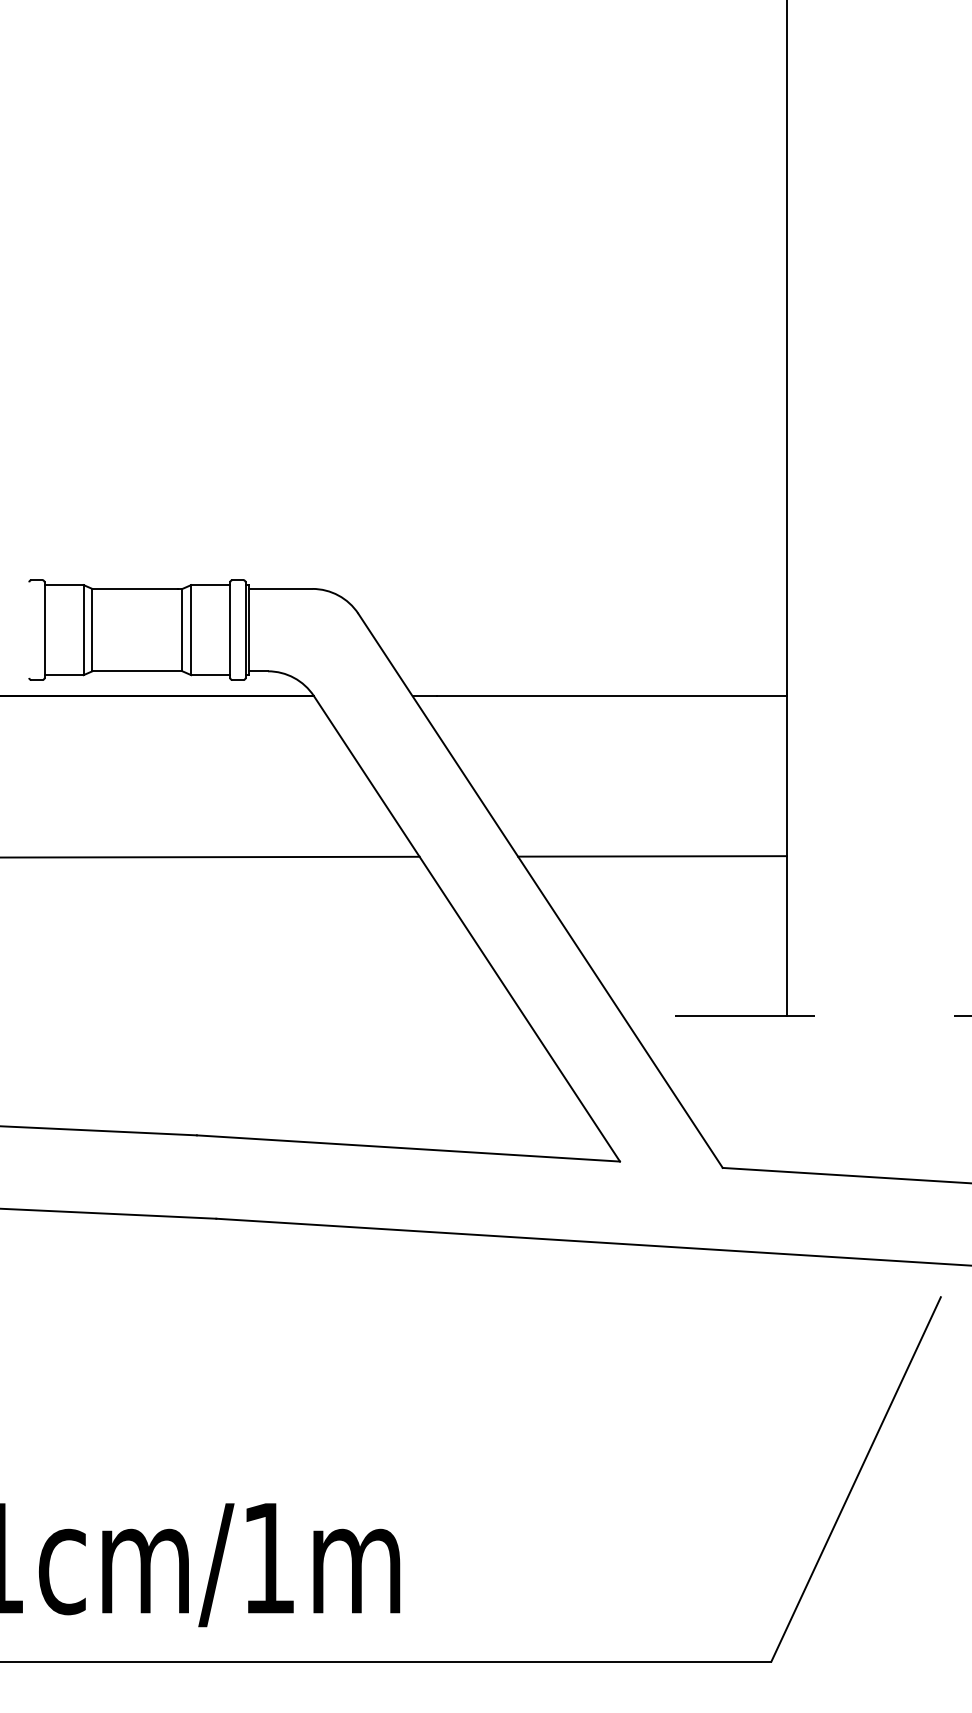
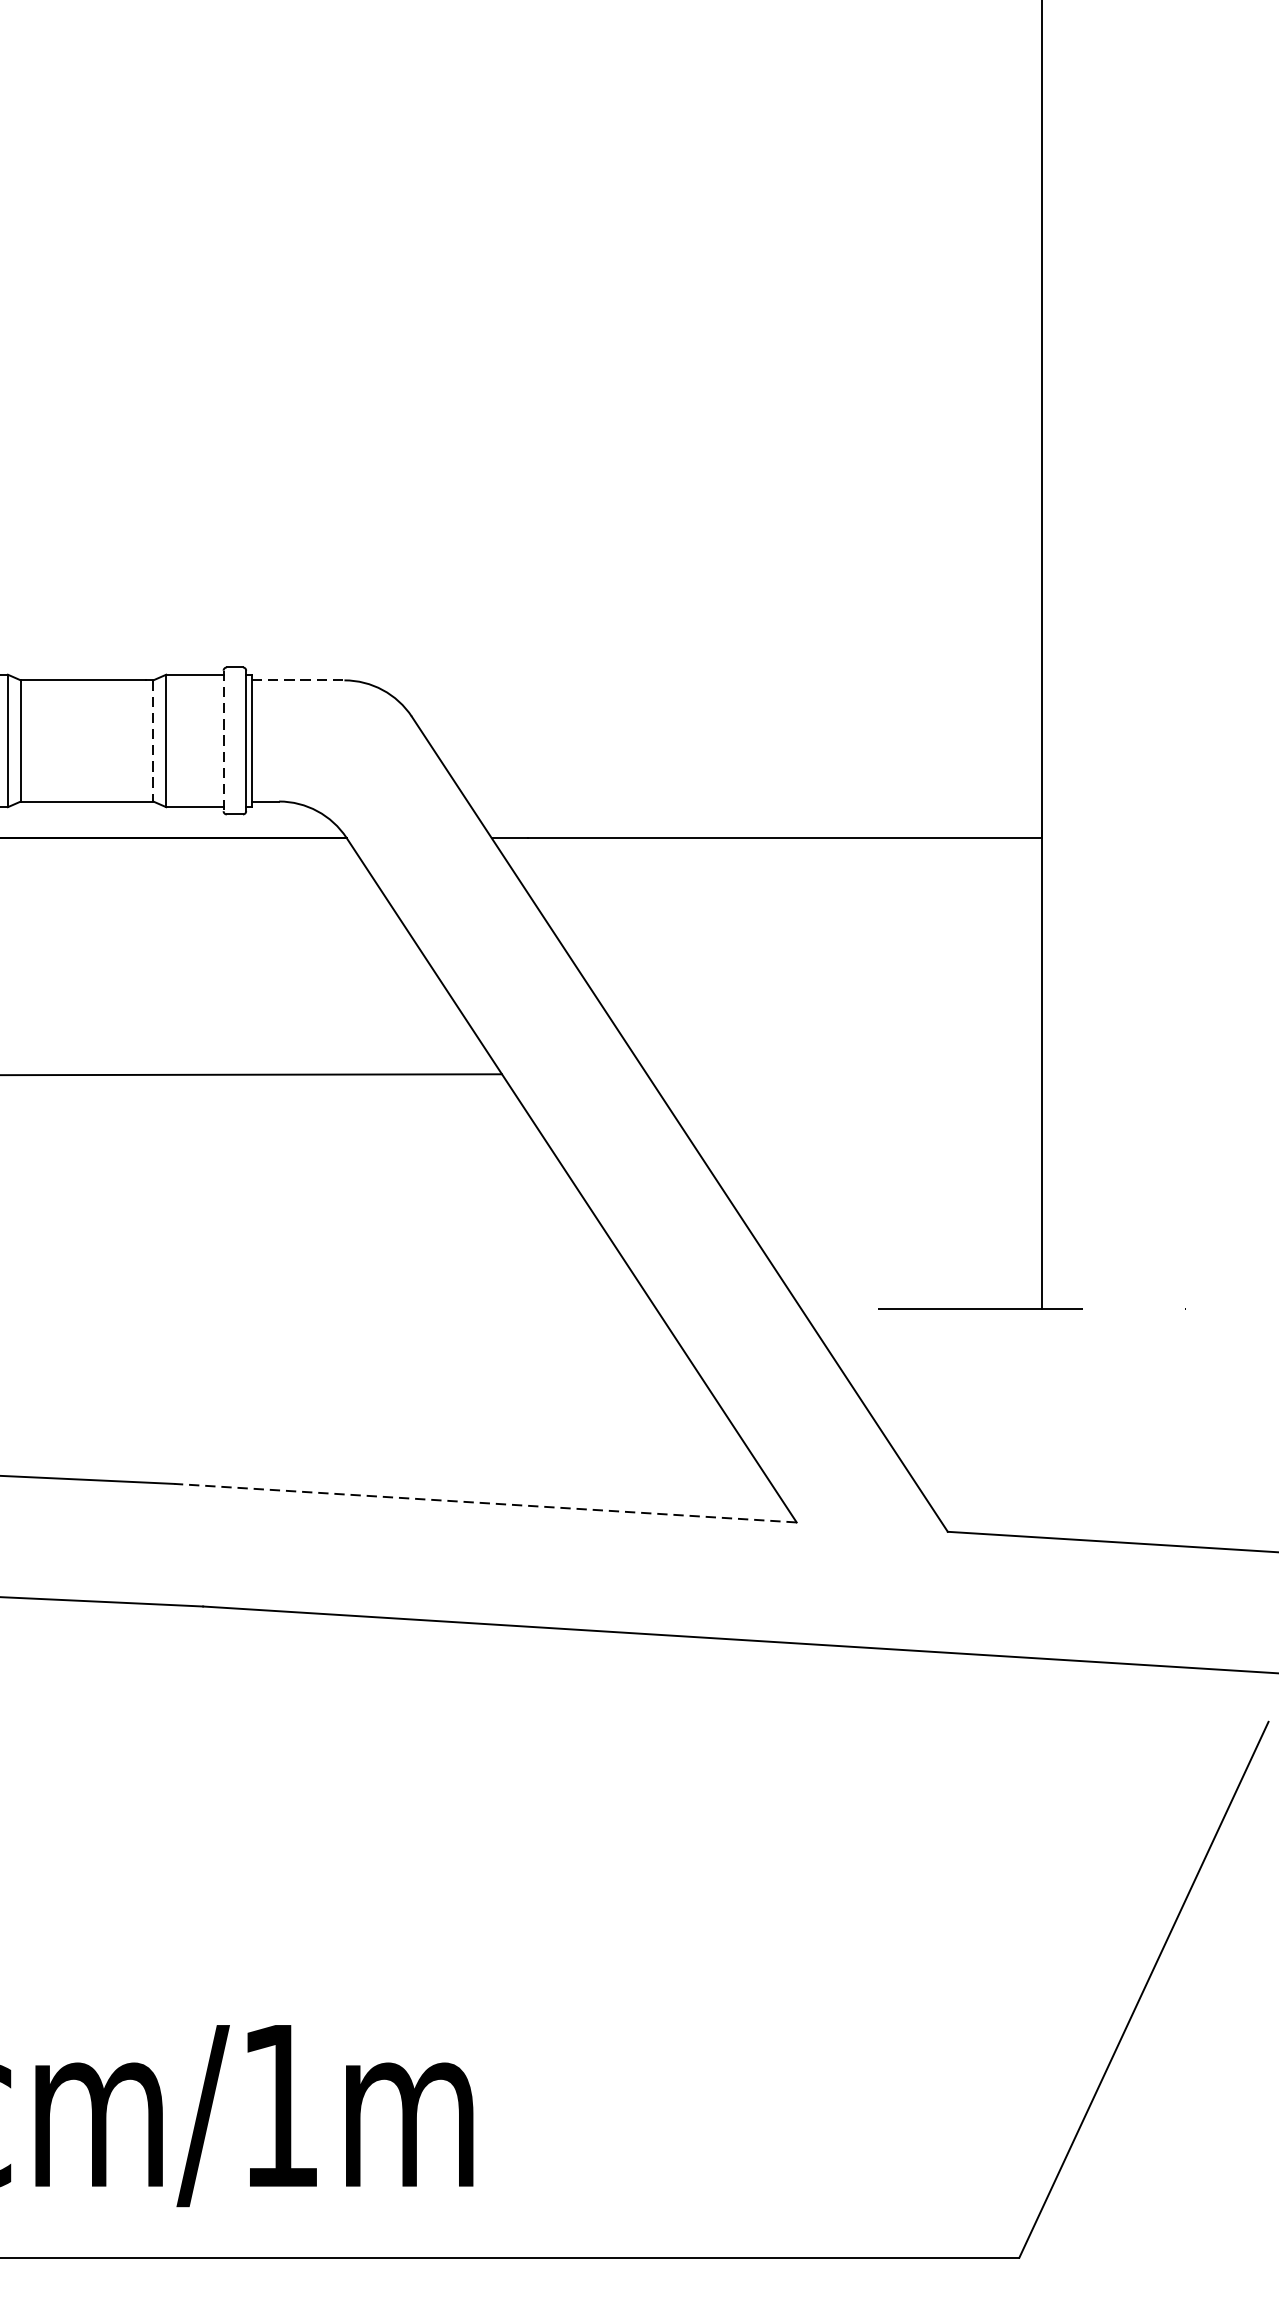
line: (281, 588) -> (298, 679), solid -> dashed
line: (182, 630) -> (153, 741), solid -> dashed
line: (230, 630) -> (223, 741), solid -> dashed
line: (652, 856) -> (844, 1073), removed
line: (408, 1148) -> (485, 1503), solid -> dashed

